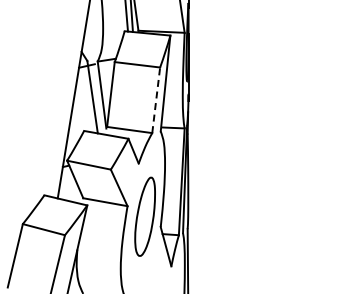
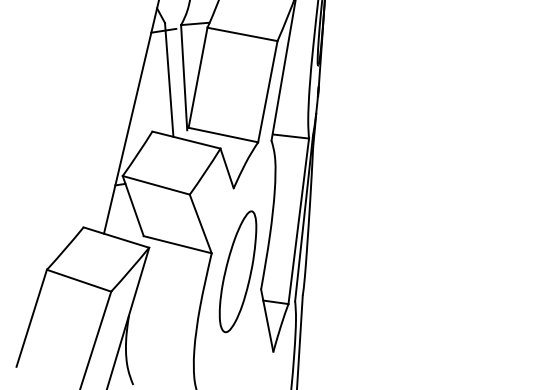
line: (156, 99) -> (268, 90), dashed -> solid

